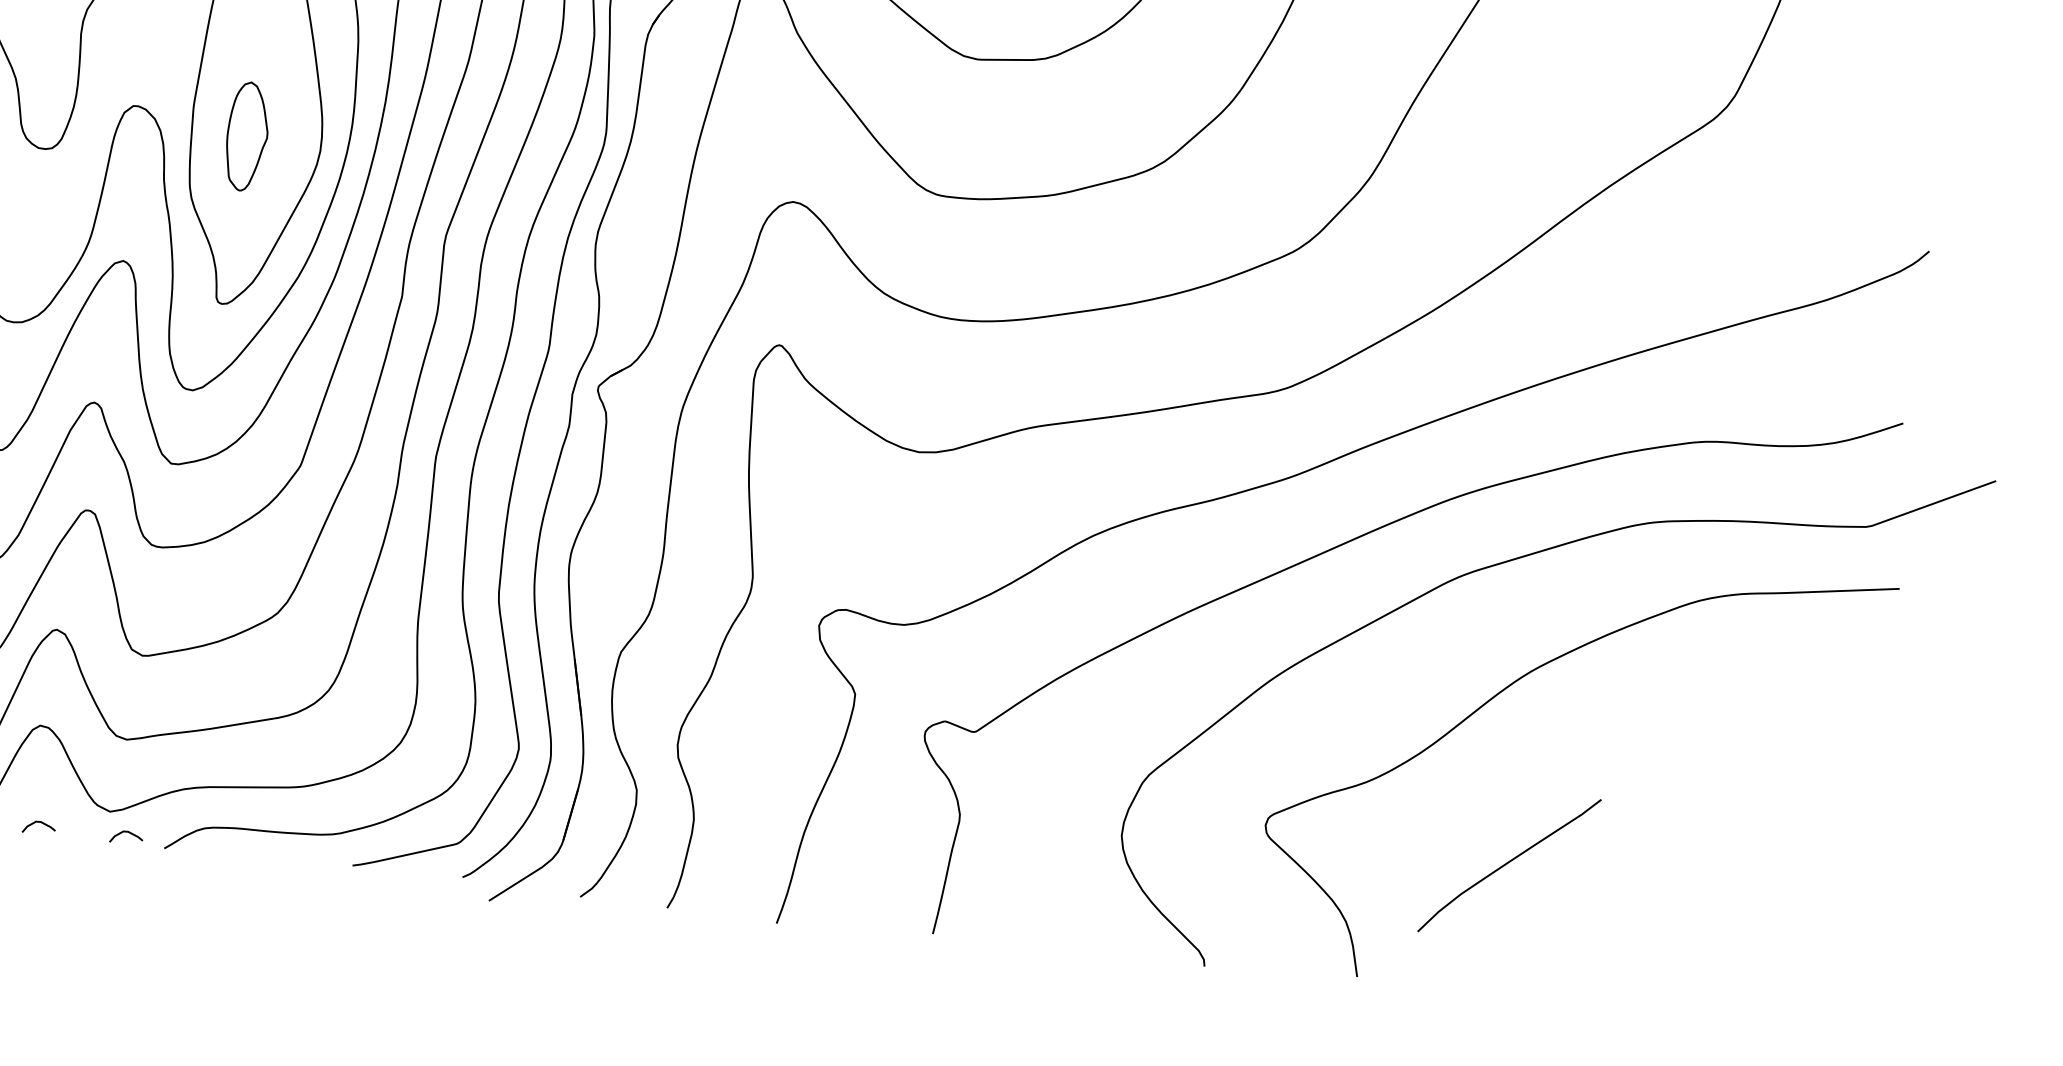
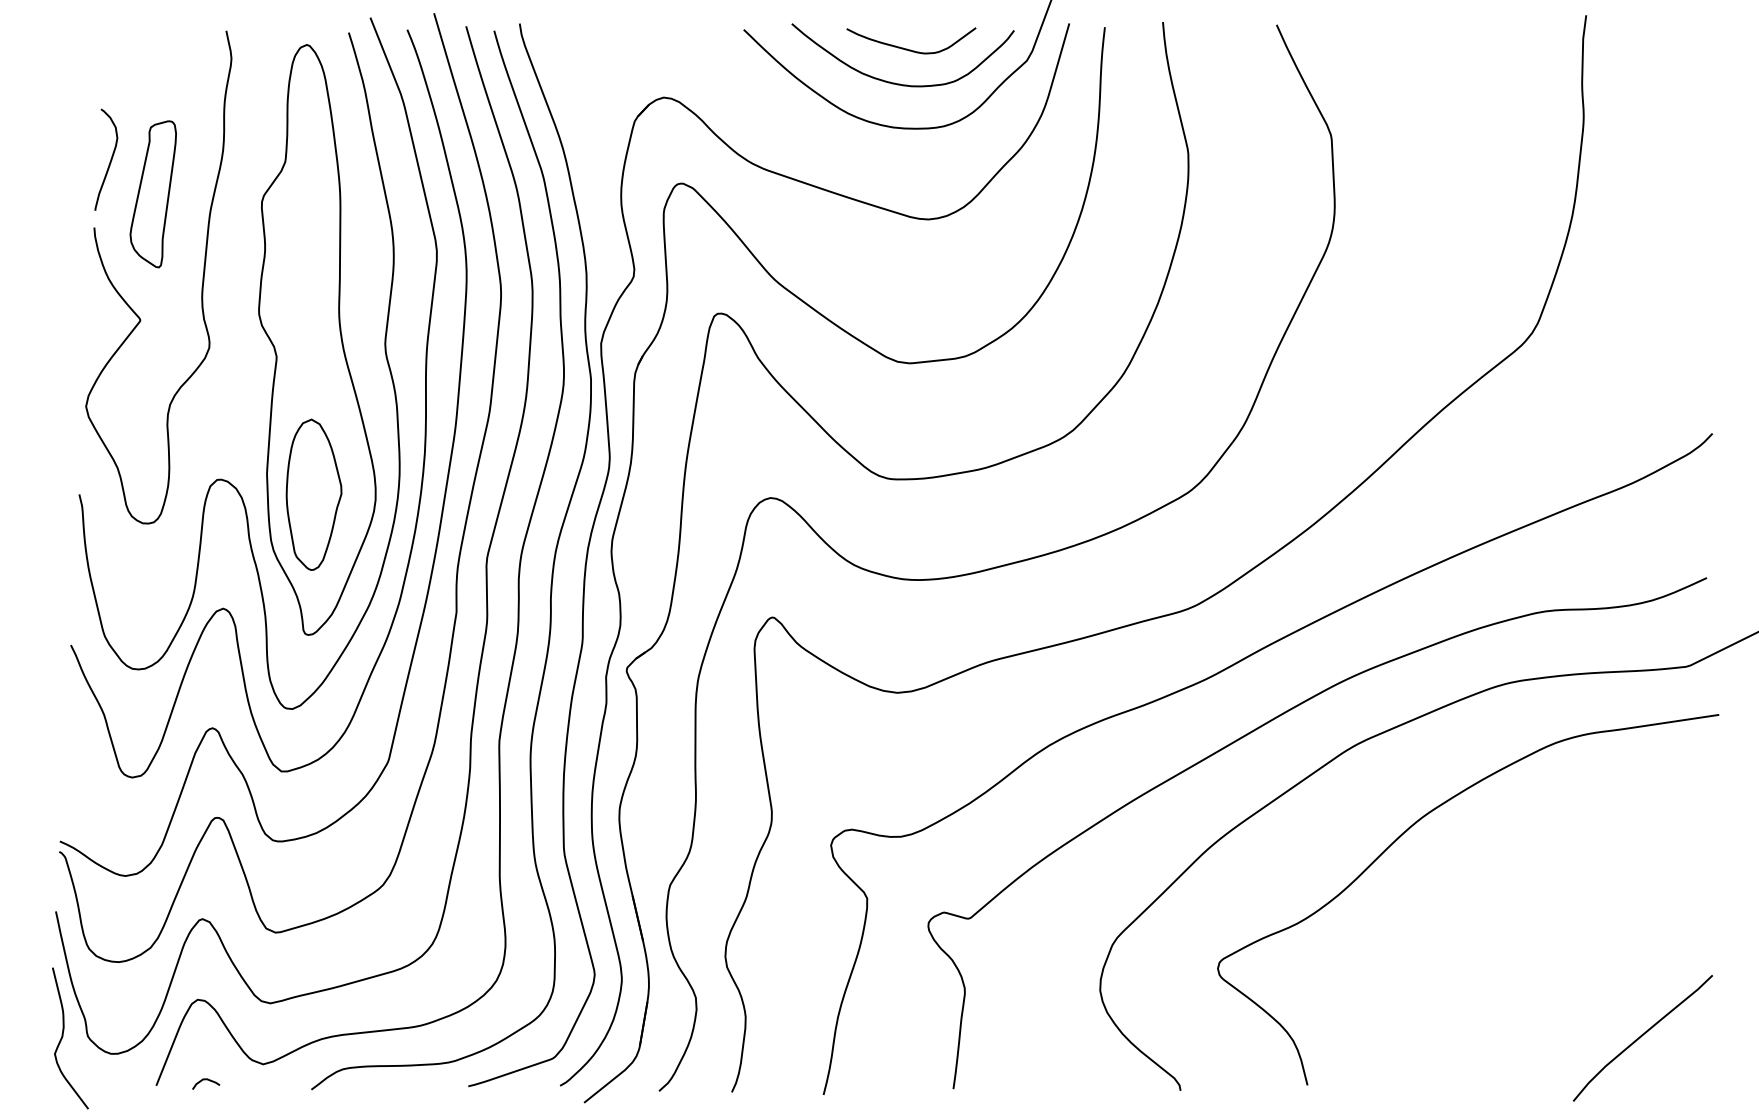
part: (246, 136) -> (313, 494), size x1.67
curve: (127, 833) -> (279, 1080), removed
curve: (1507, 864) -> (1641, 1037), moved

